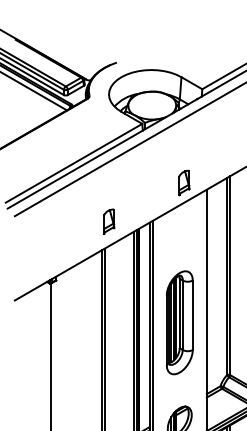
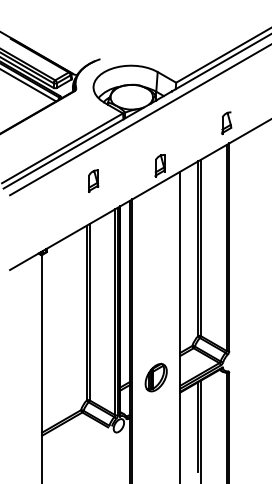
part: (109, 220) -> (93, 180), moved
part: (178, 322) -> (155, 289), removed

